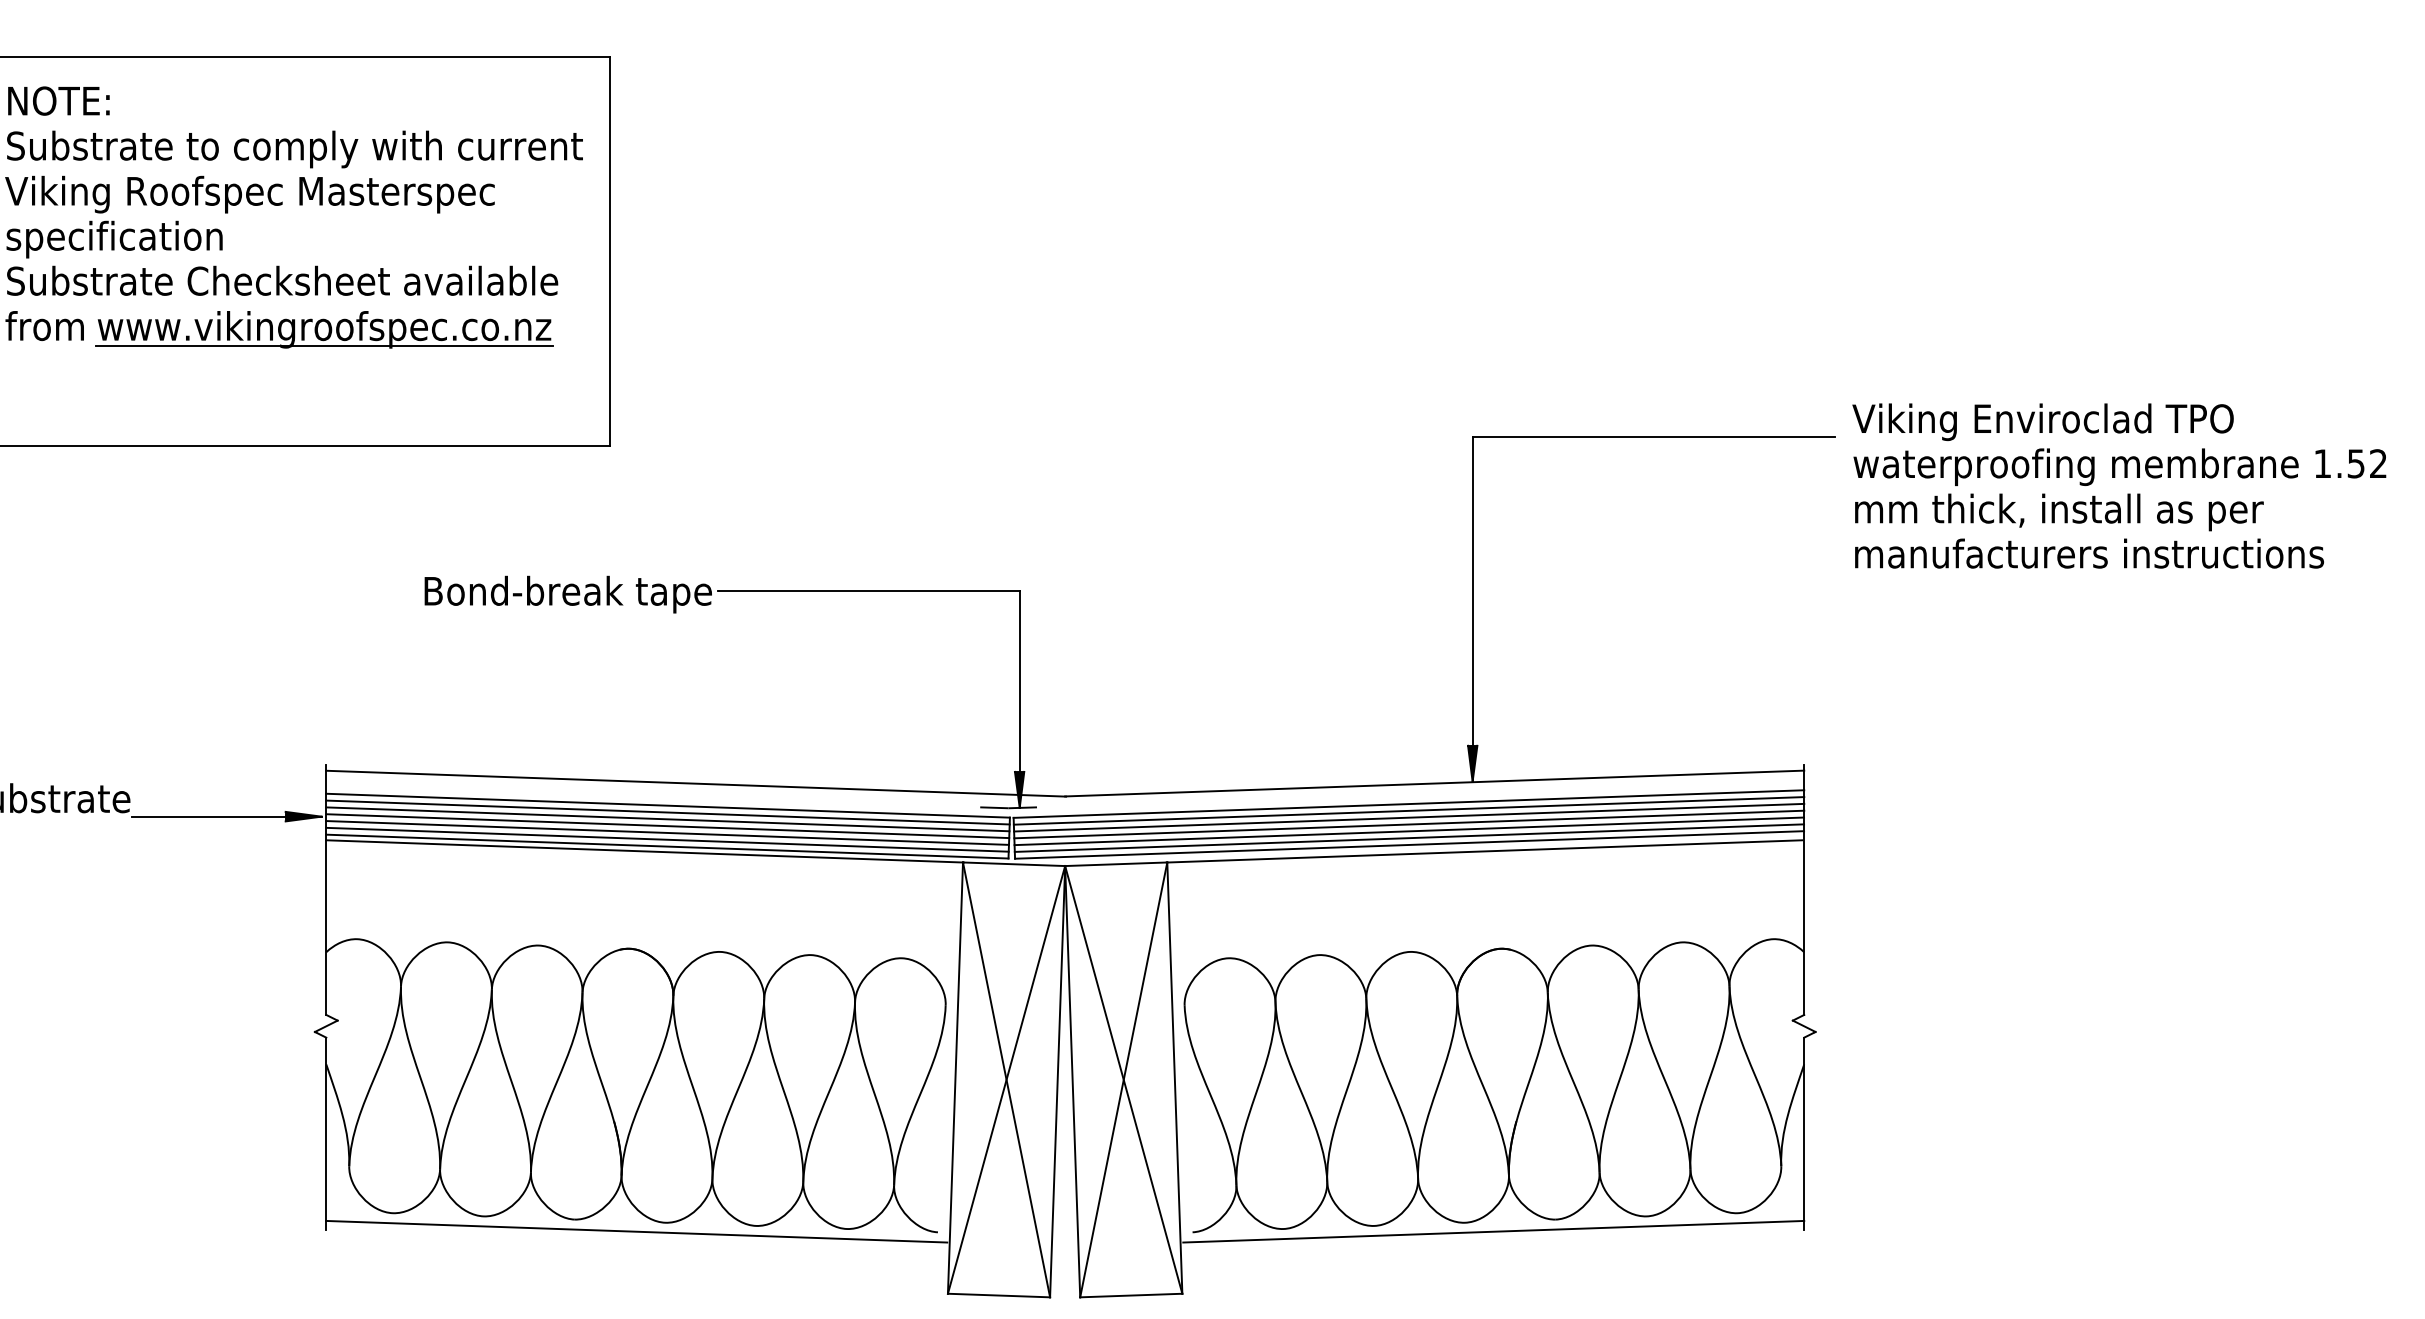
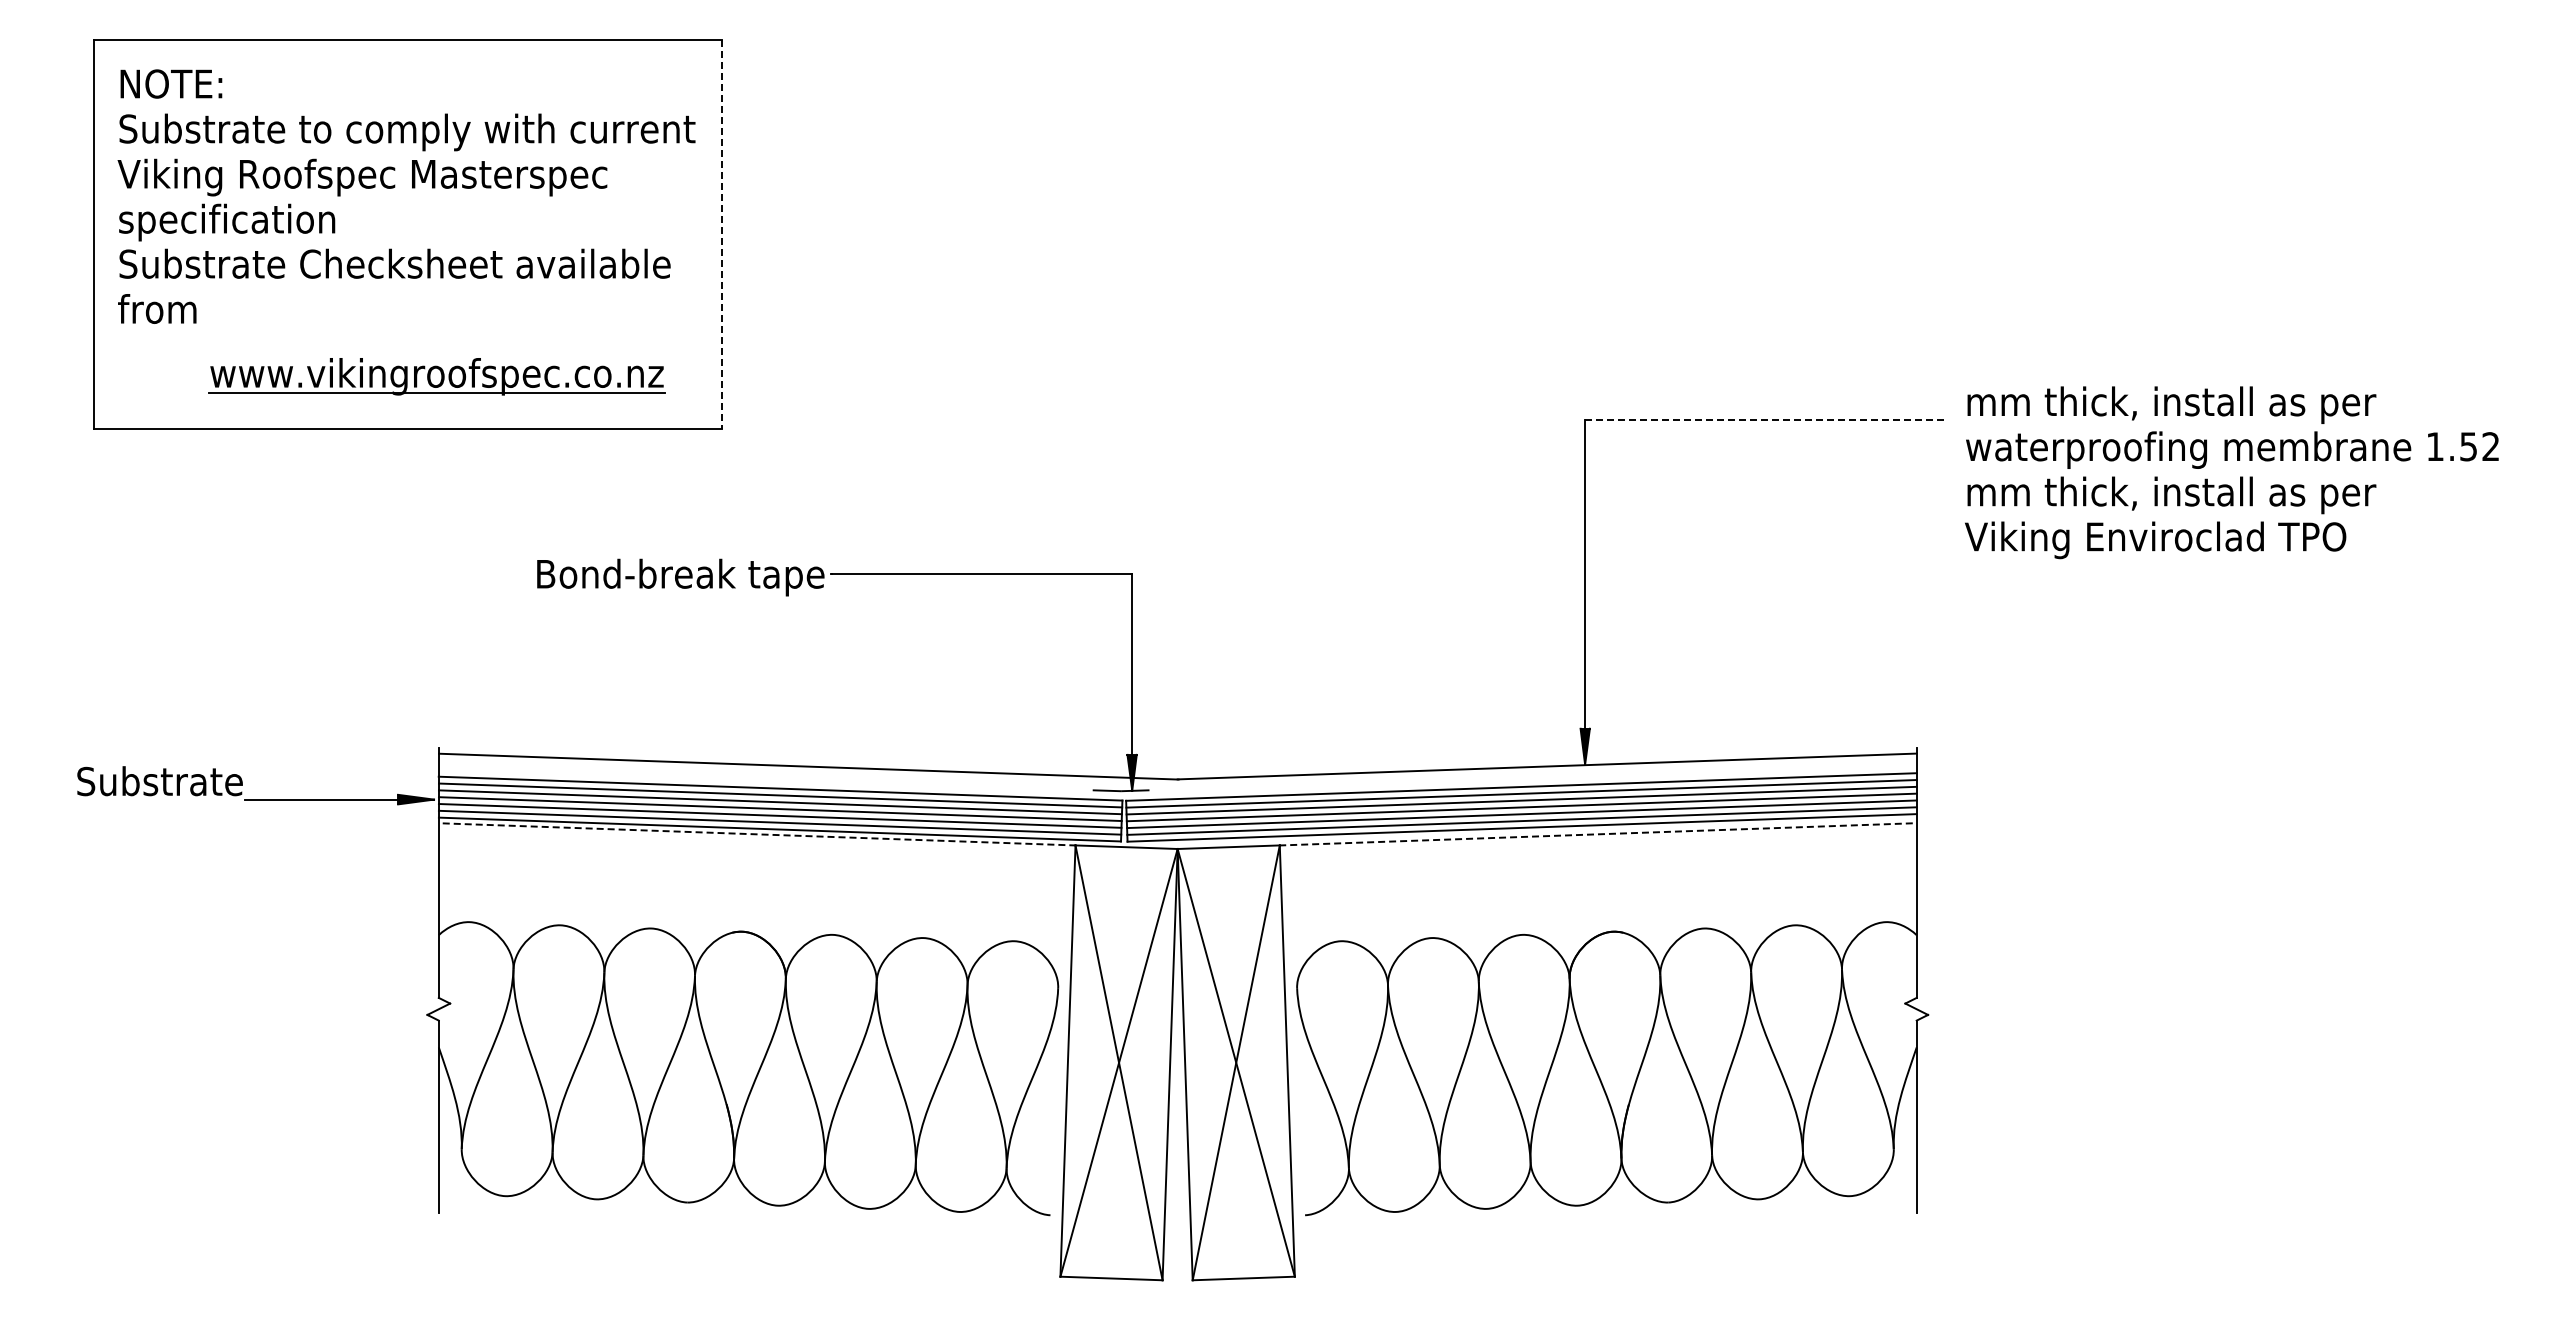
line: (610, 251) -> (722, 234), solid -> dashed
part: (324, 329) -> (436, 376), moved
text: (2058, 421) -> (2170, 404), Viking Enviroclad TPO -> mm thick, install as per
line: (1654, 436) -> (1766, 419), solid -> dashed
text: (2088, 557) -> (2200, 540), manufacturers instructions -> Viking Enviroclad TPO
line: (645, 851) -> (757, 834), solid -> dashed
line: (1485, 851) -> (1597, 834), solid -> dashed
line: (636, 1231) -> (748, 1214), removed
line: (1493, 1231) -> (1605, 1214), removed

